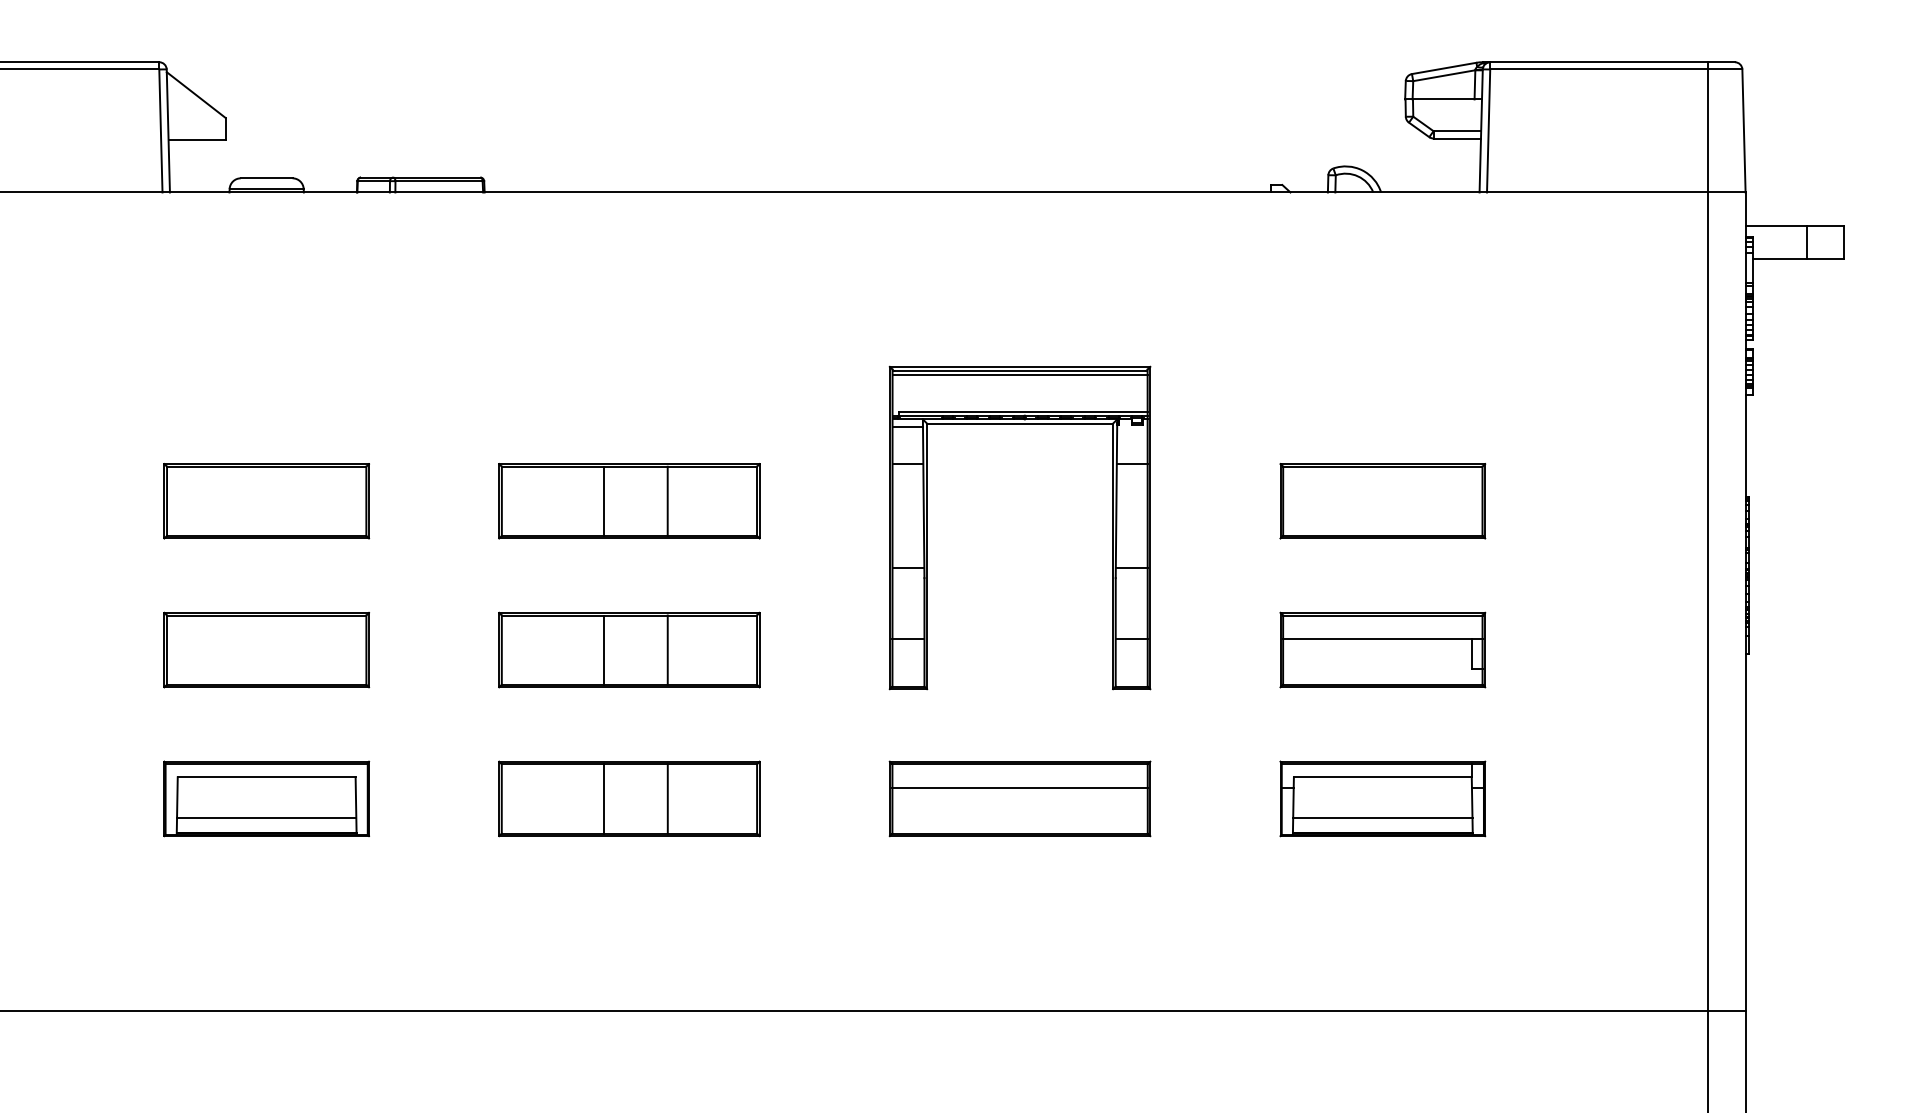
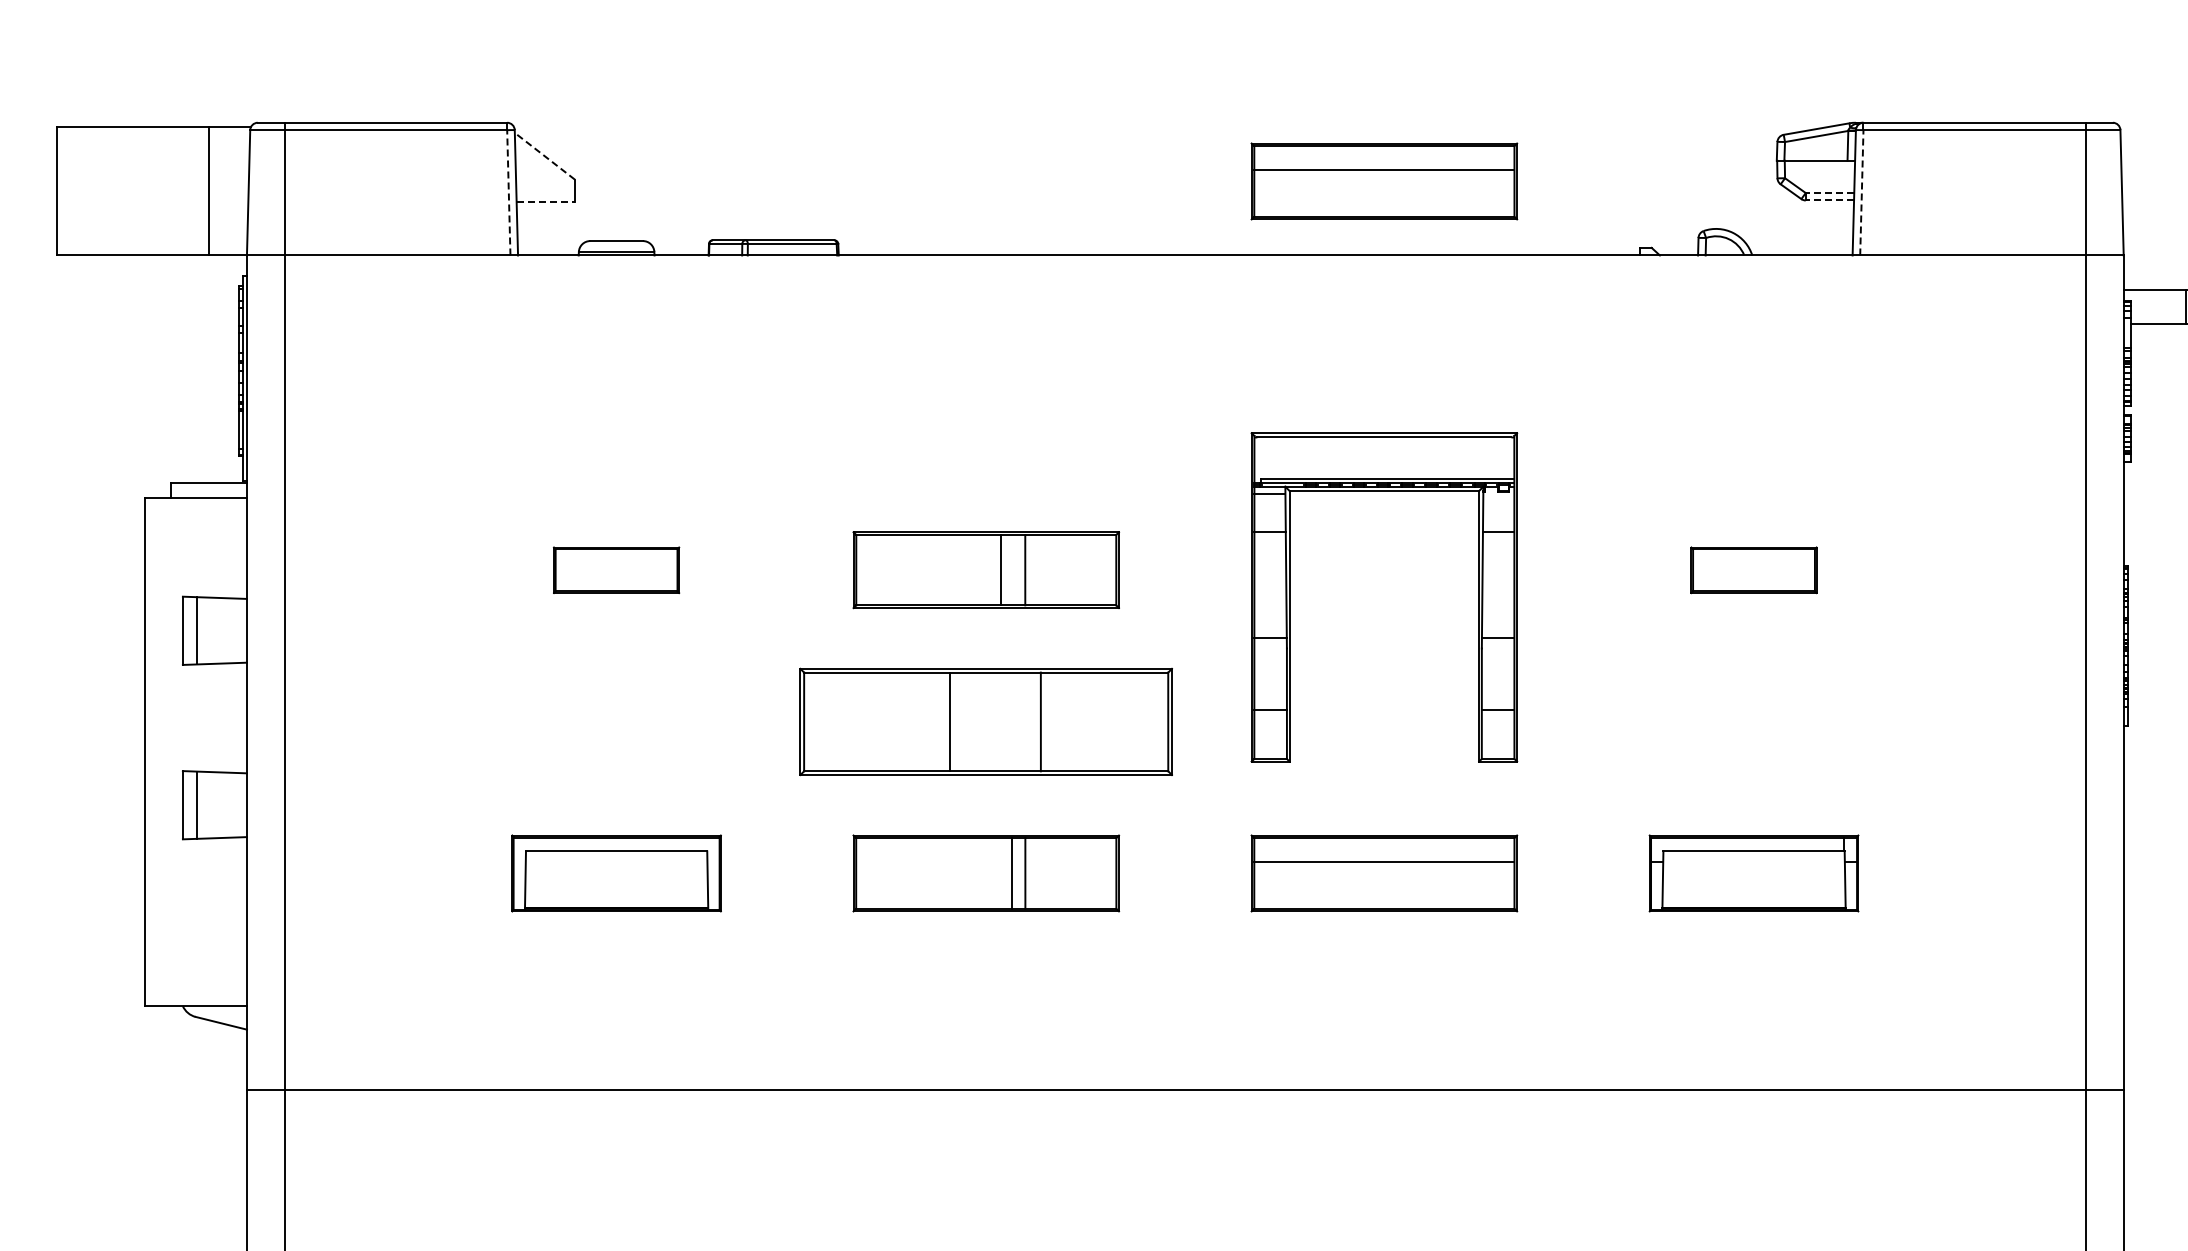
line: (195, 94) -> (544, 155), solid -> dashed
part: (1020, 119) -> (1384, 181), added
line: (160, 130) -> (508, 192), solid -> dashed
line: (1488, 130) -> (1861, 192), solid -> dashed
line: (1456, 131) -> (1829, 193), solid -> dashed
line: (1456, 138) -> (1829, 200), solid -> dashed
line: (197, 140) -> (546, 202), solid -> dashed
line: (1020, 375) -> (1384, 441), removed
line: (604, 500) -> (1001, 569), moved
part: (266, 501) -> (616, 570), size x0.6
part: (1382, 501) -> (1753, 570), size x0.6
part: (266, 649) -> (616, 721), removed
part: (629, 649) -> (986, 721), size x1.4
part: (1382, 649) -> (1753, 721), removed
line: (604, 798) -> (1012, 873), moved
line: (266, 818) -> (616, 893), removed
line: (1382, 818) -> (1753, 893), removed

